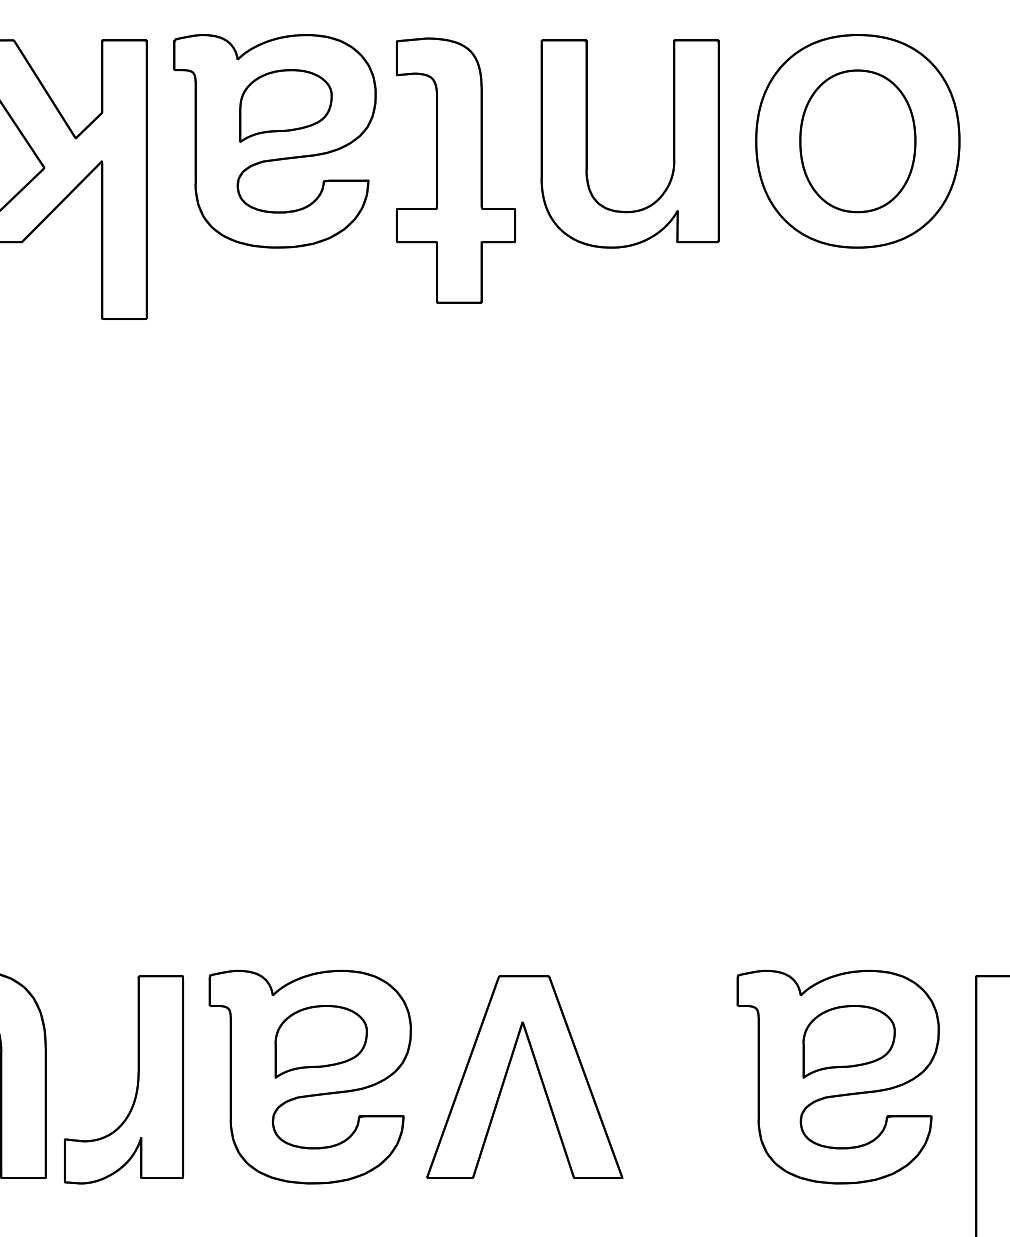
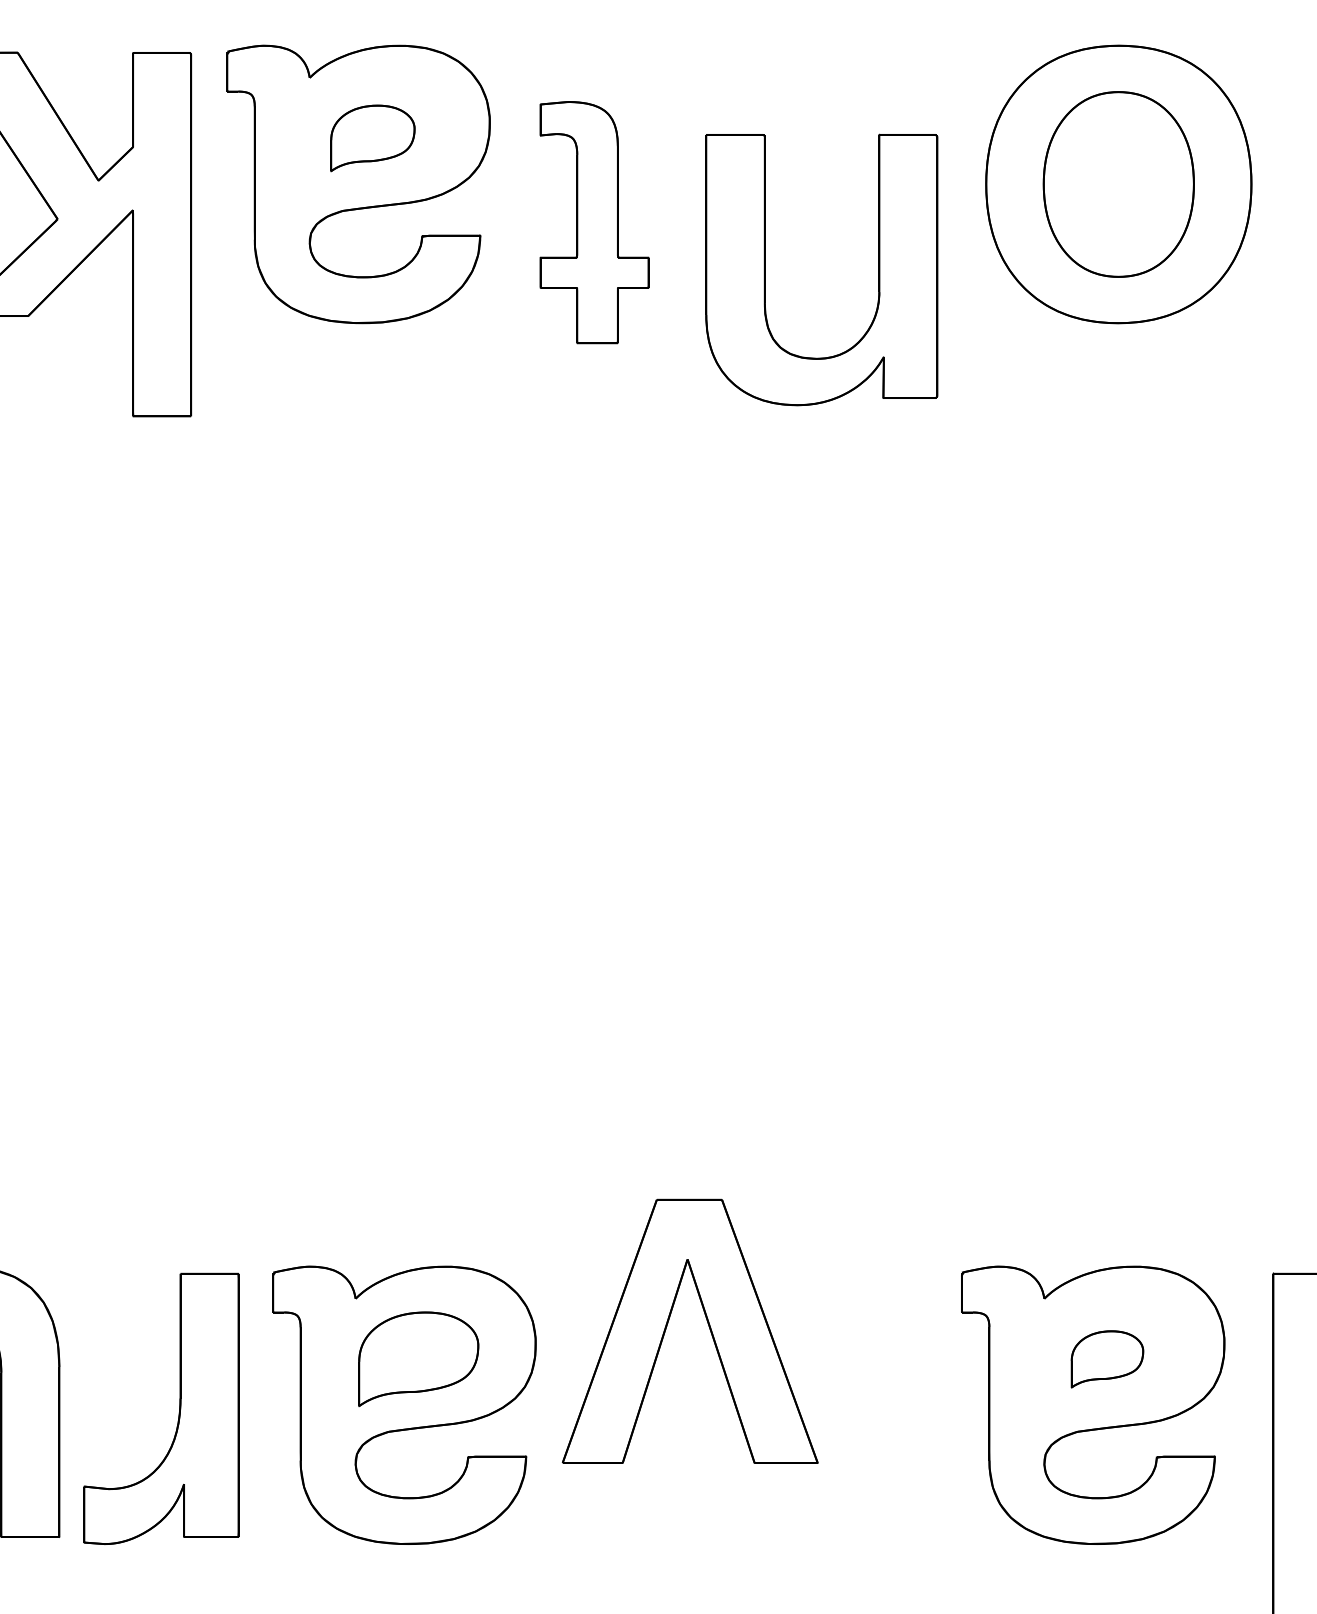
part: (285, 106) -> (372, 138), size x0.7
part: (587, 143) -> (765, 269), moved
part: (455, 170) -> (594, 222), size x0.7
part: (849, 1041) -> (1107, 1359), size x0.6
part: (537, 1071) -> (707, 1323), moved

